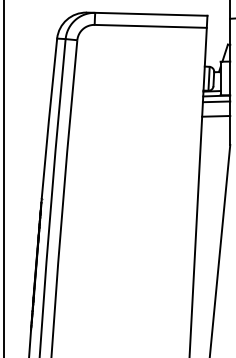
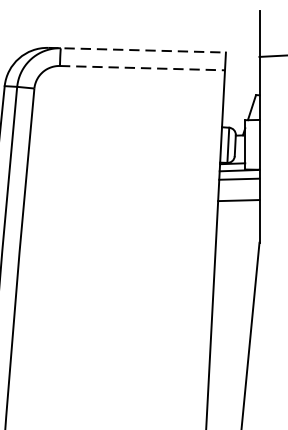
line: (147, 14) -> (137, 50), solid -> dashed
line: (151, 26) -> (143, 68), solid -> dashed

